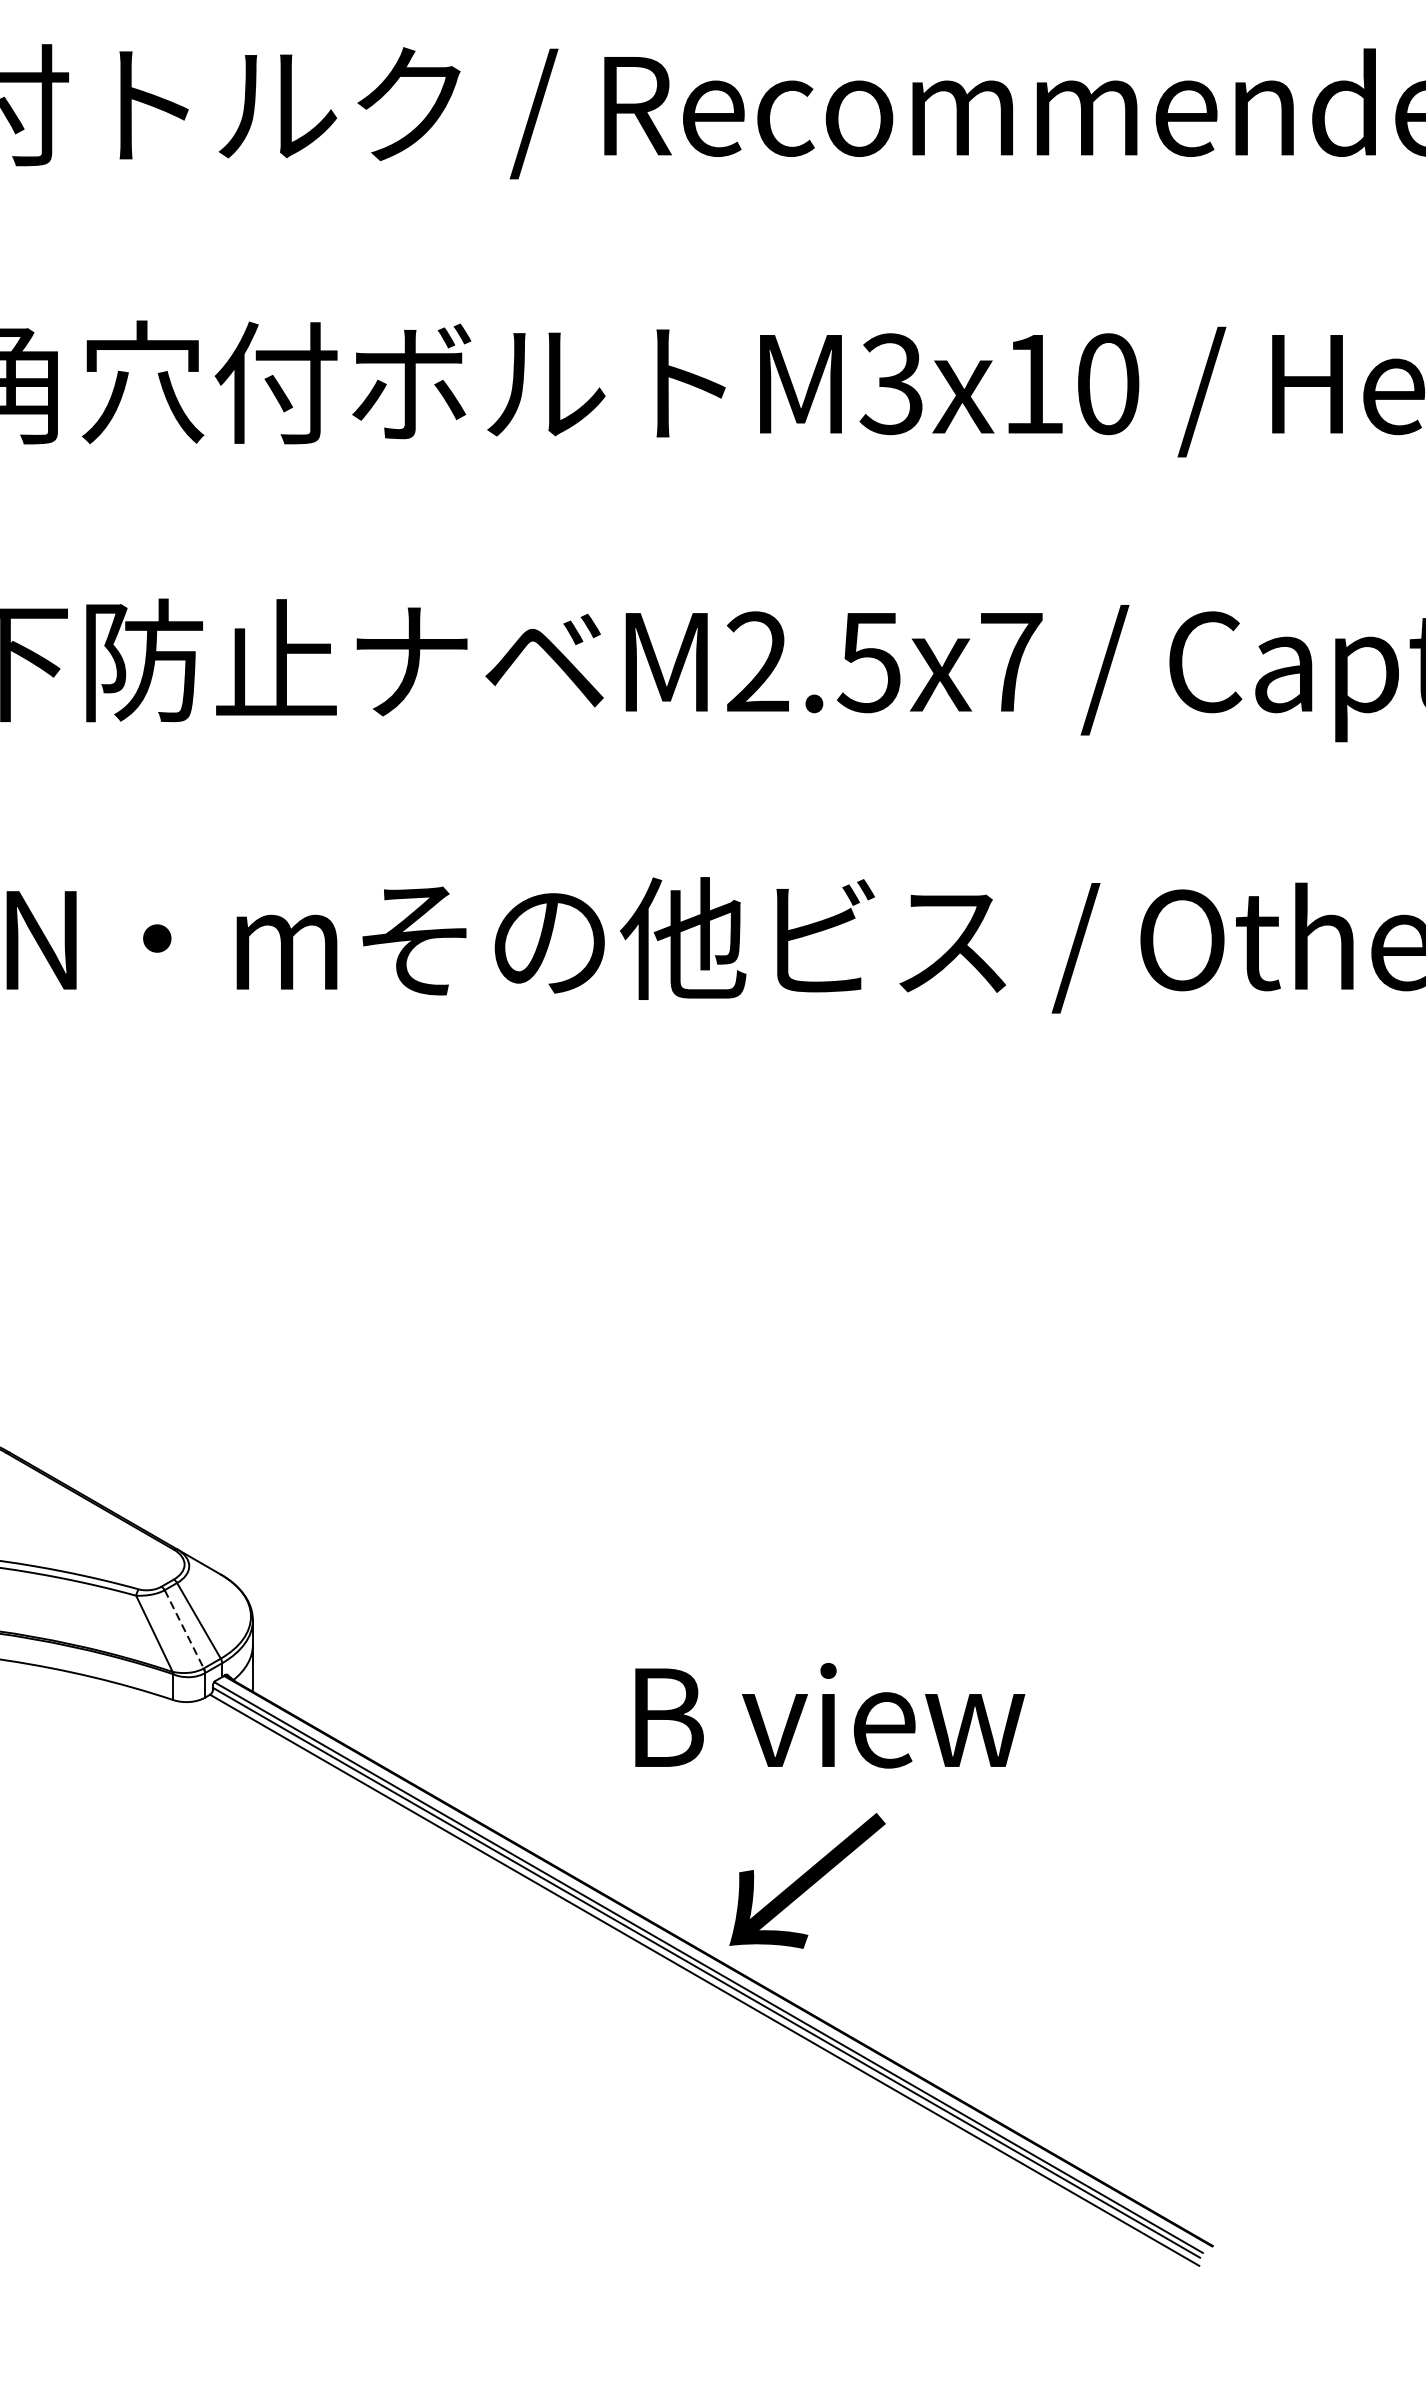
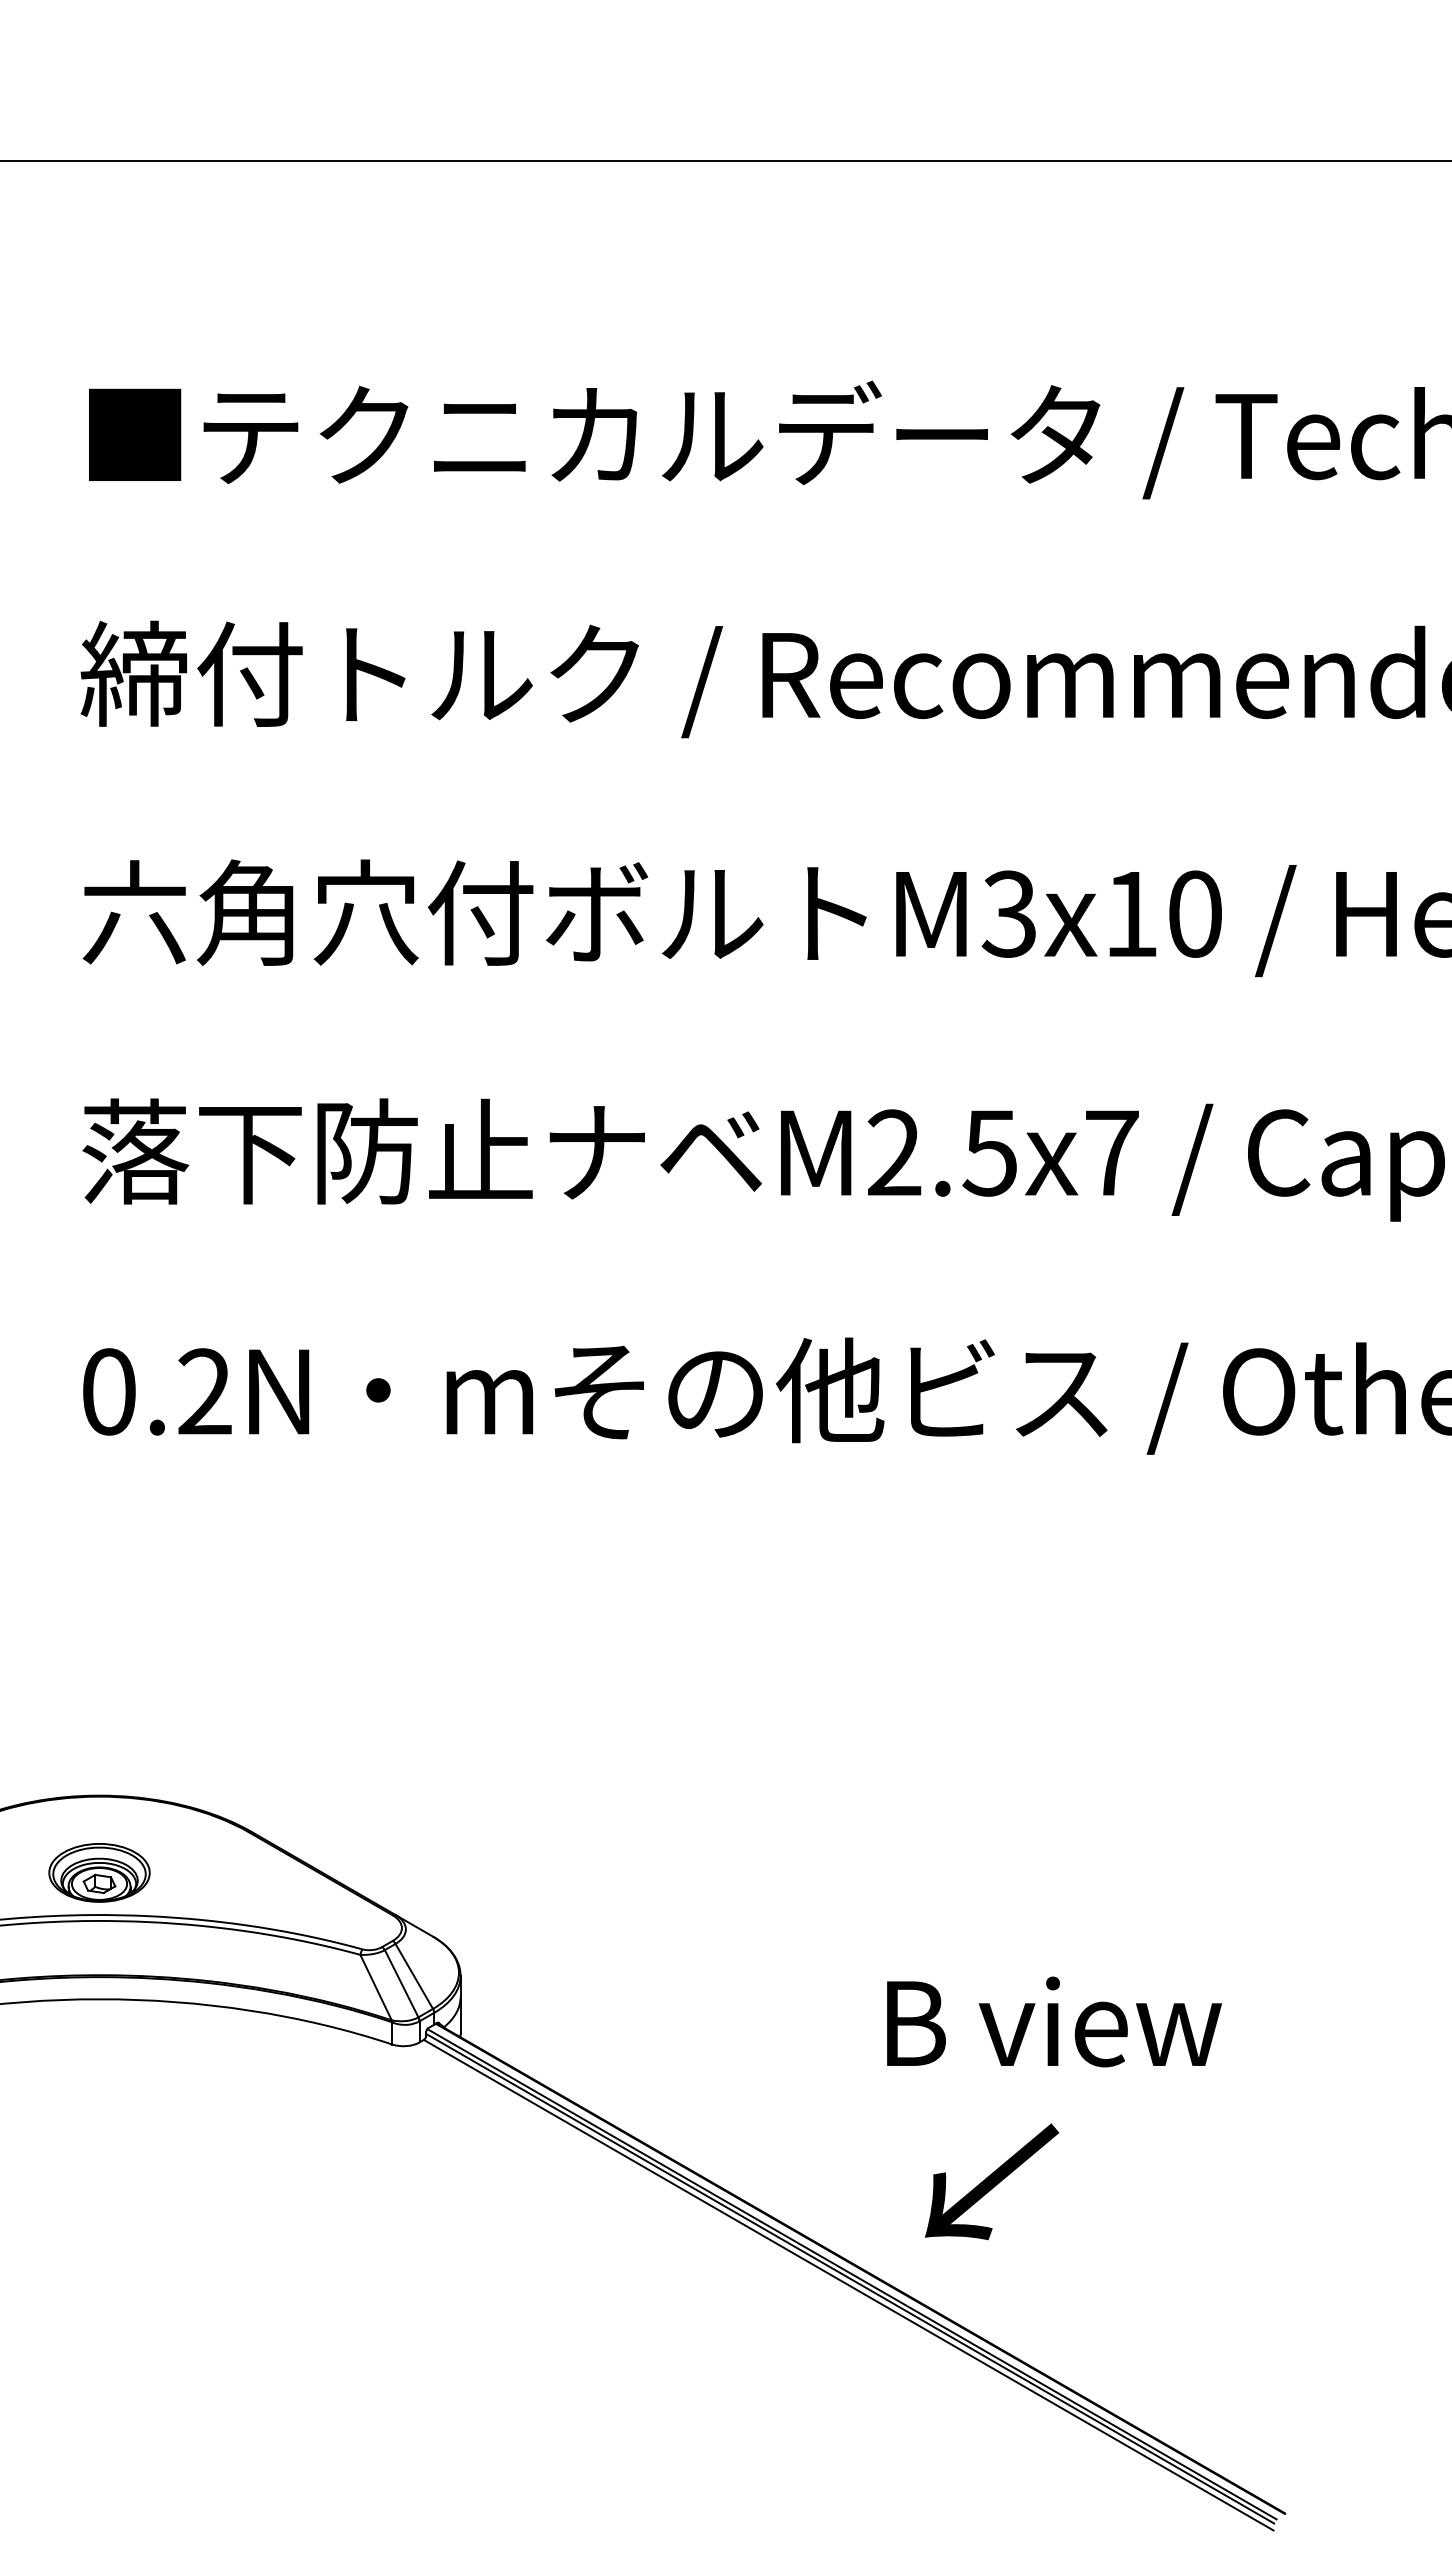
line: (184, 1629) -> (401, 1983), dashed -> solid
text: (830, 1715) -> (1054, 2021), moved
text: (806, 1880) -> (991, 2181), moved

